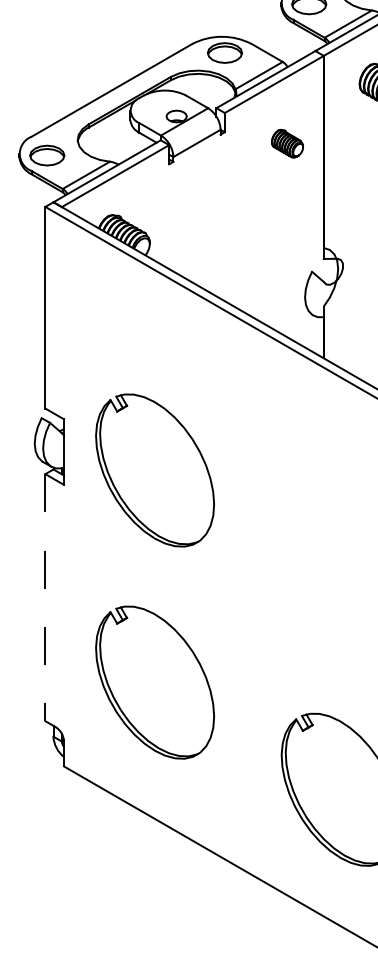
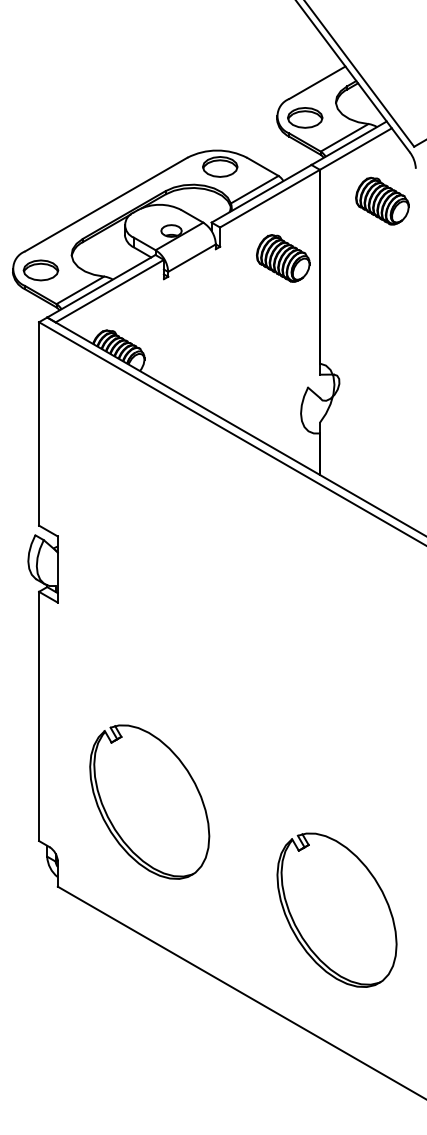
part: (287, 143) -> (283, 258), size x1.67
part: (154, 469) -> (149, 587), removed
line: (45, 597) -> (39, 716), dashed -> solid

